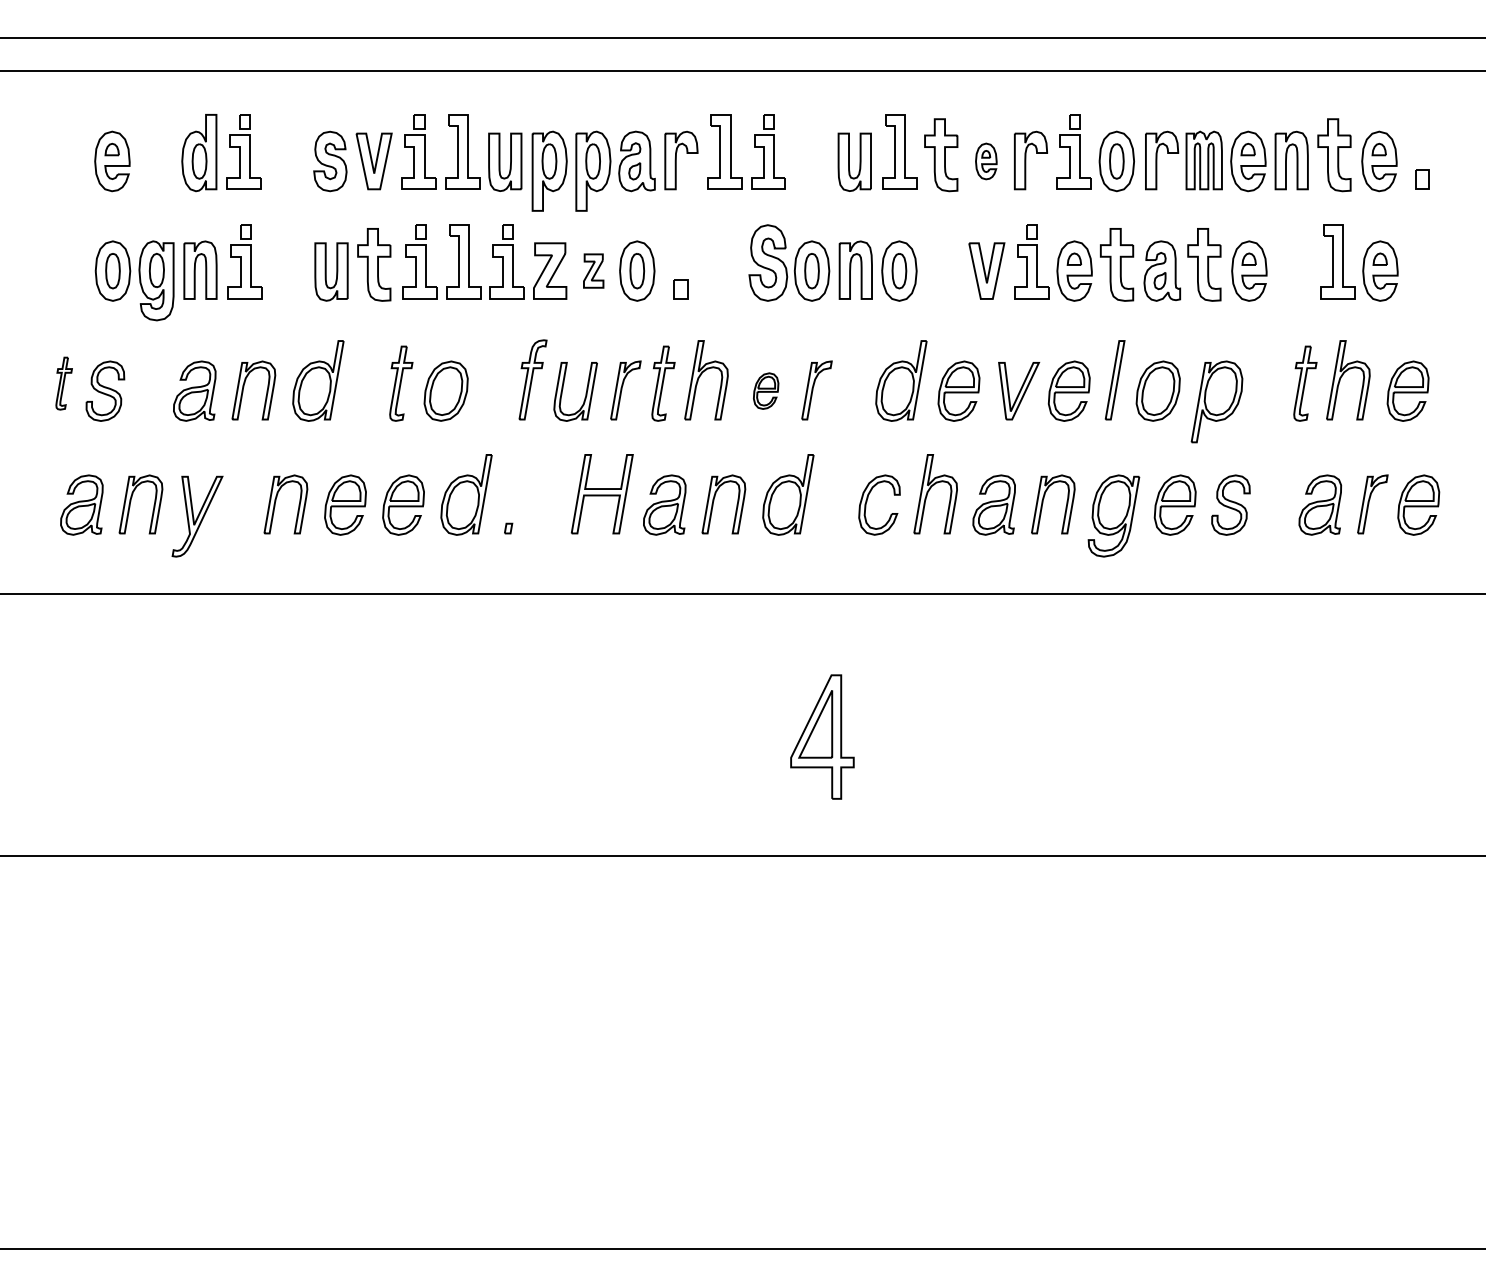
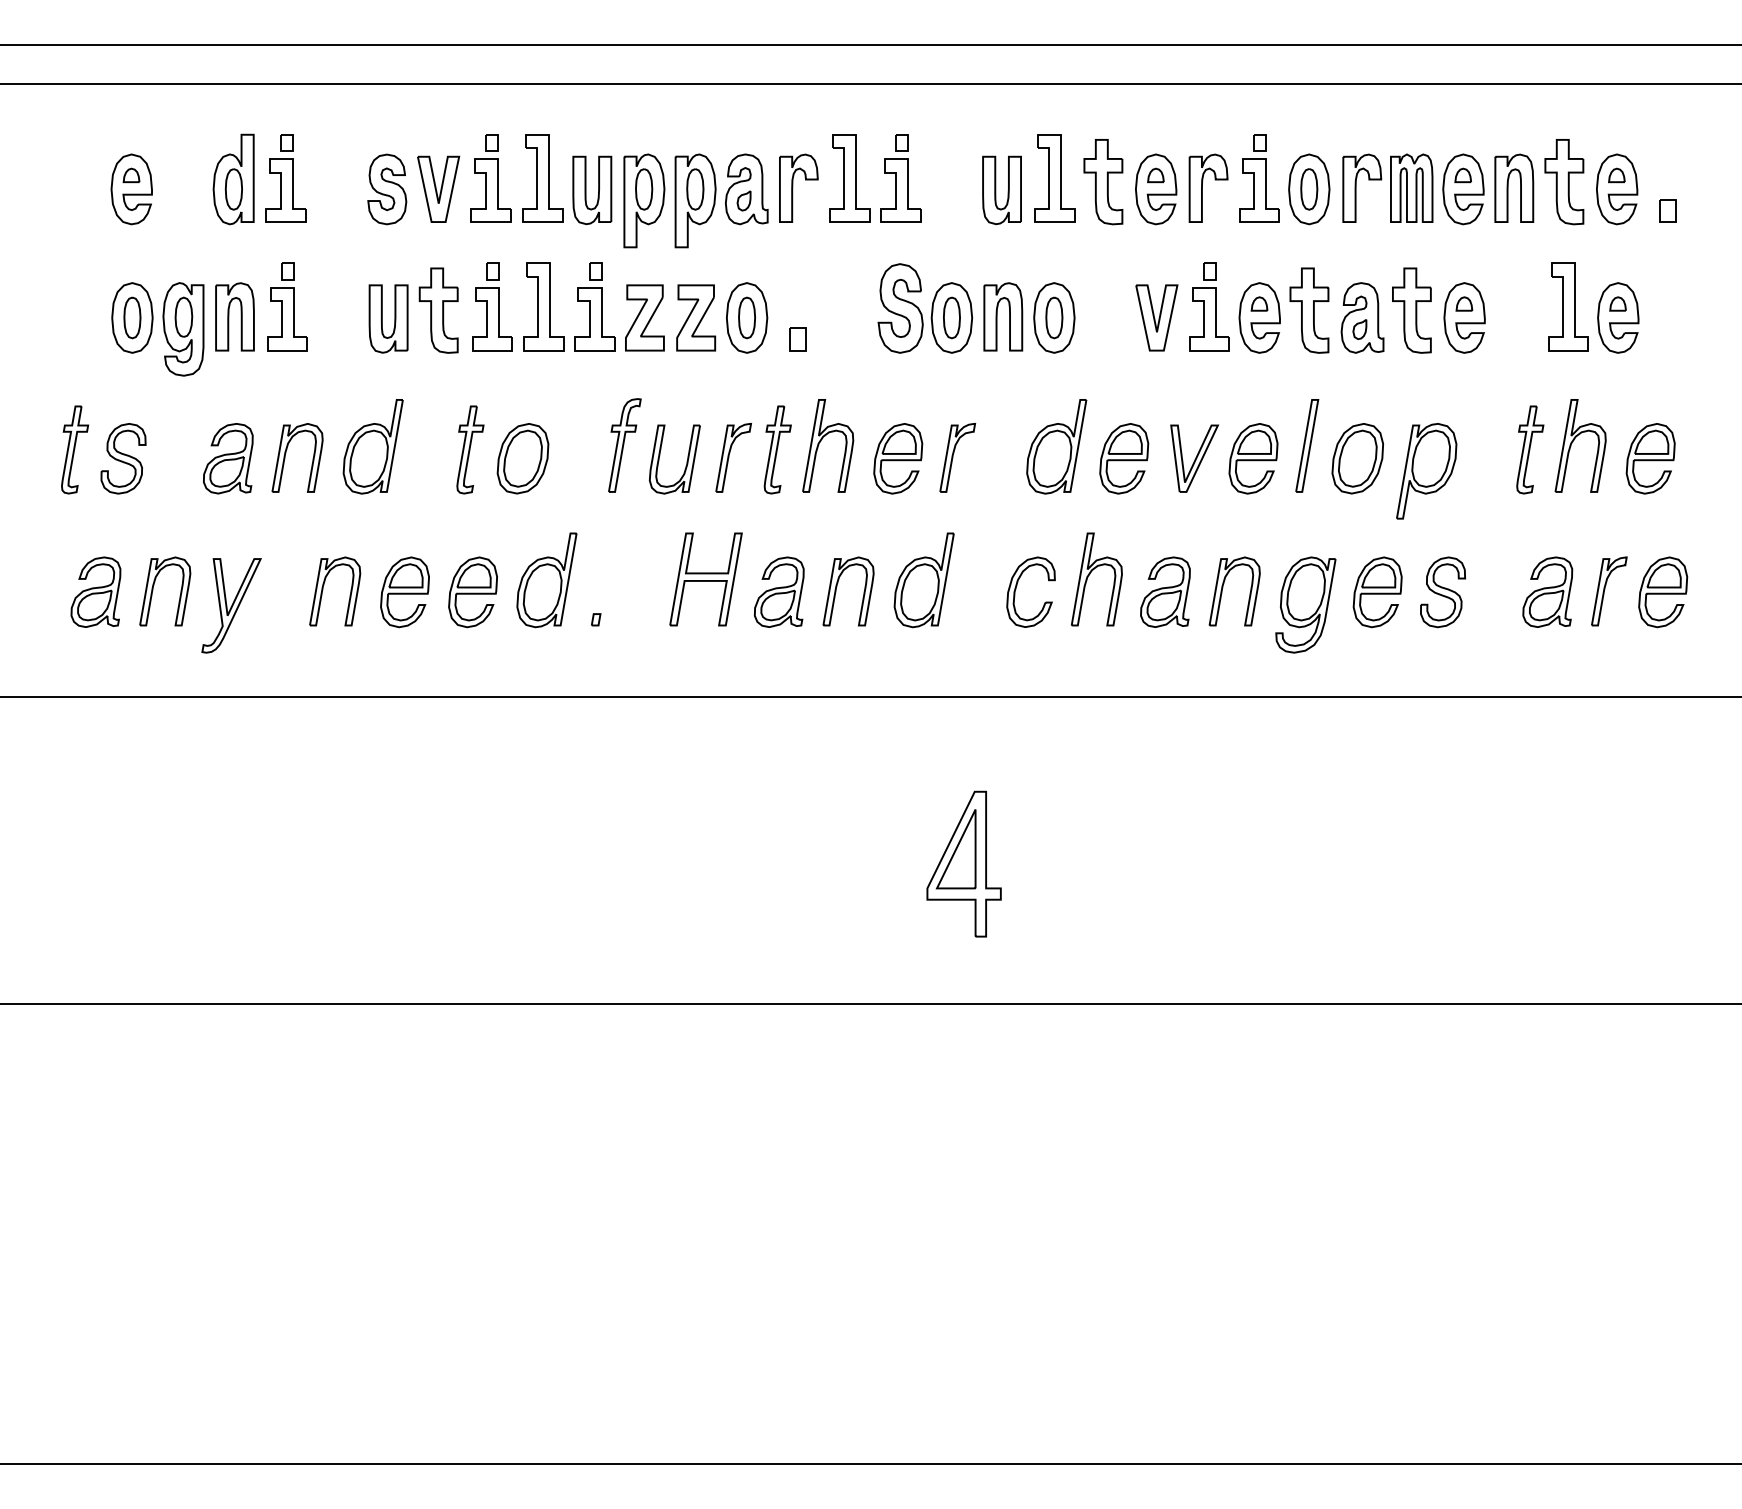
part: (986, 161) -> (1156, 189), size x1.67
part: (593, 270) -> (695, 317), size x1.67
part: (64, 383) -> (75, 449), size x1.43
part: (765, 390) -> (897, 457), size x1.67

